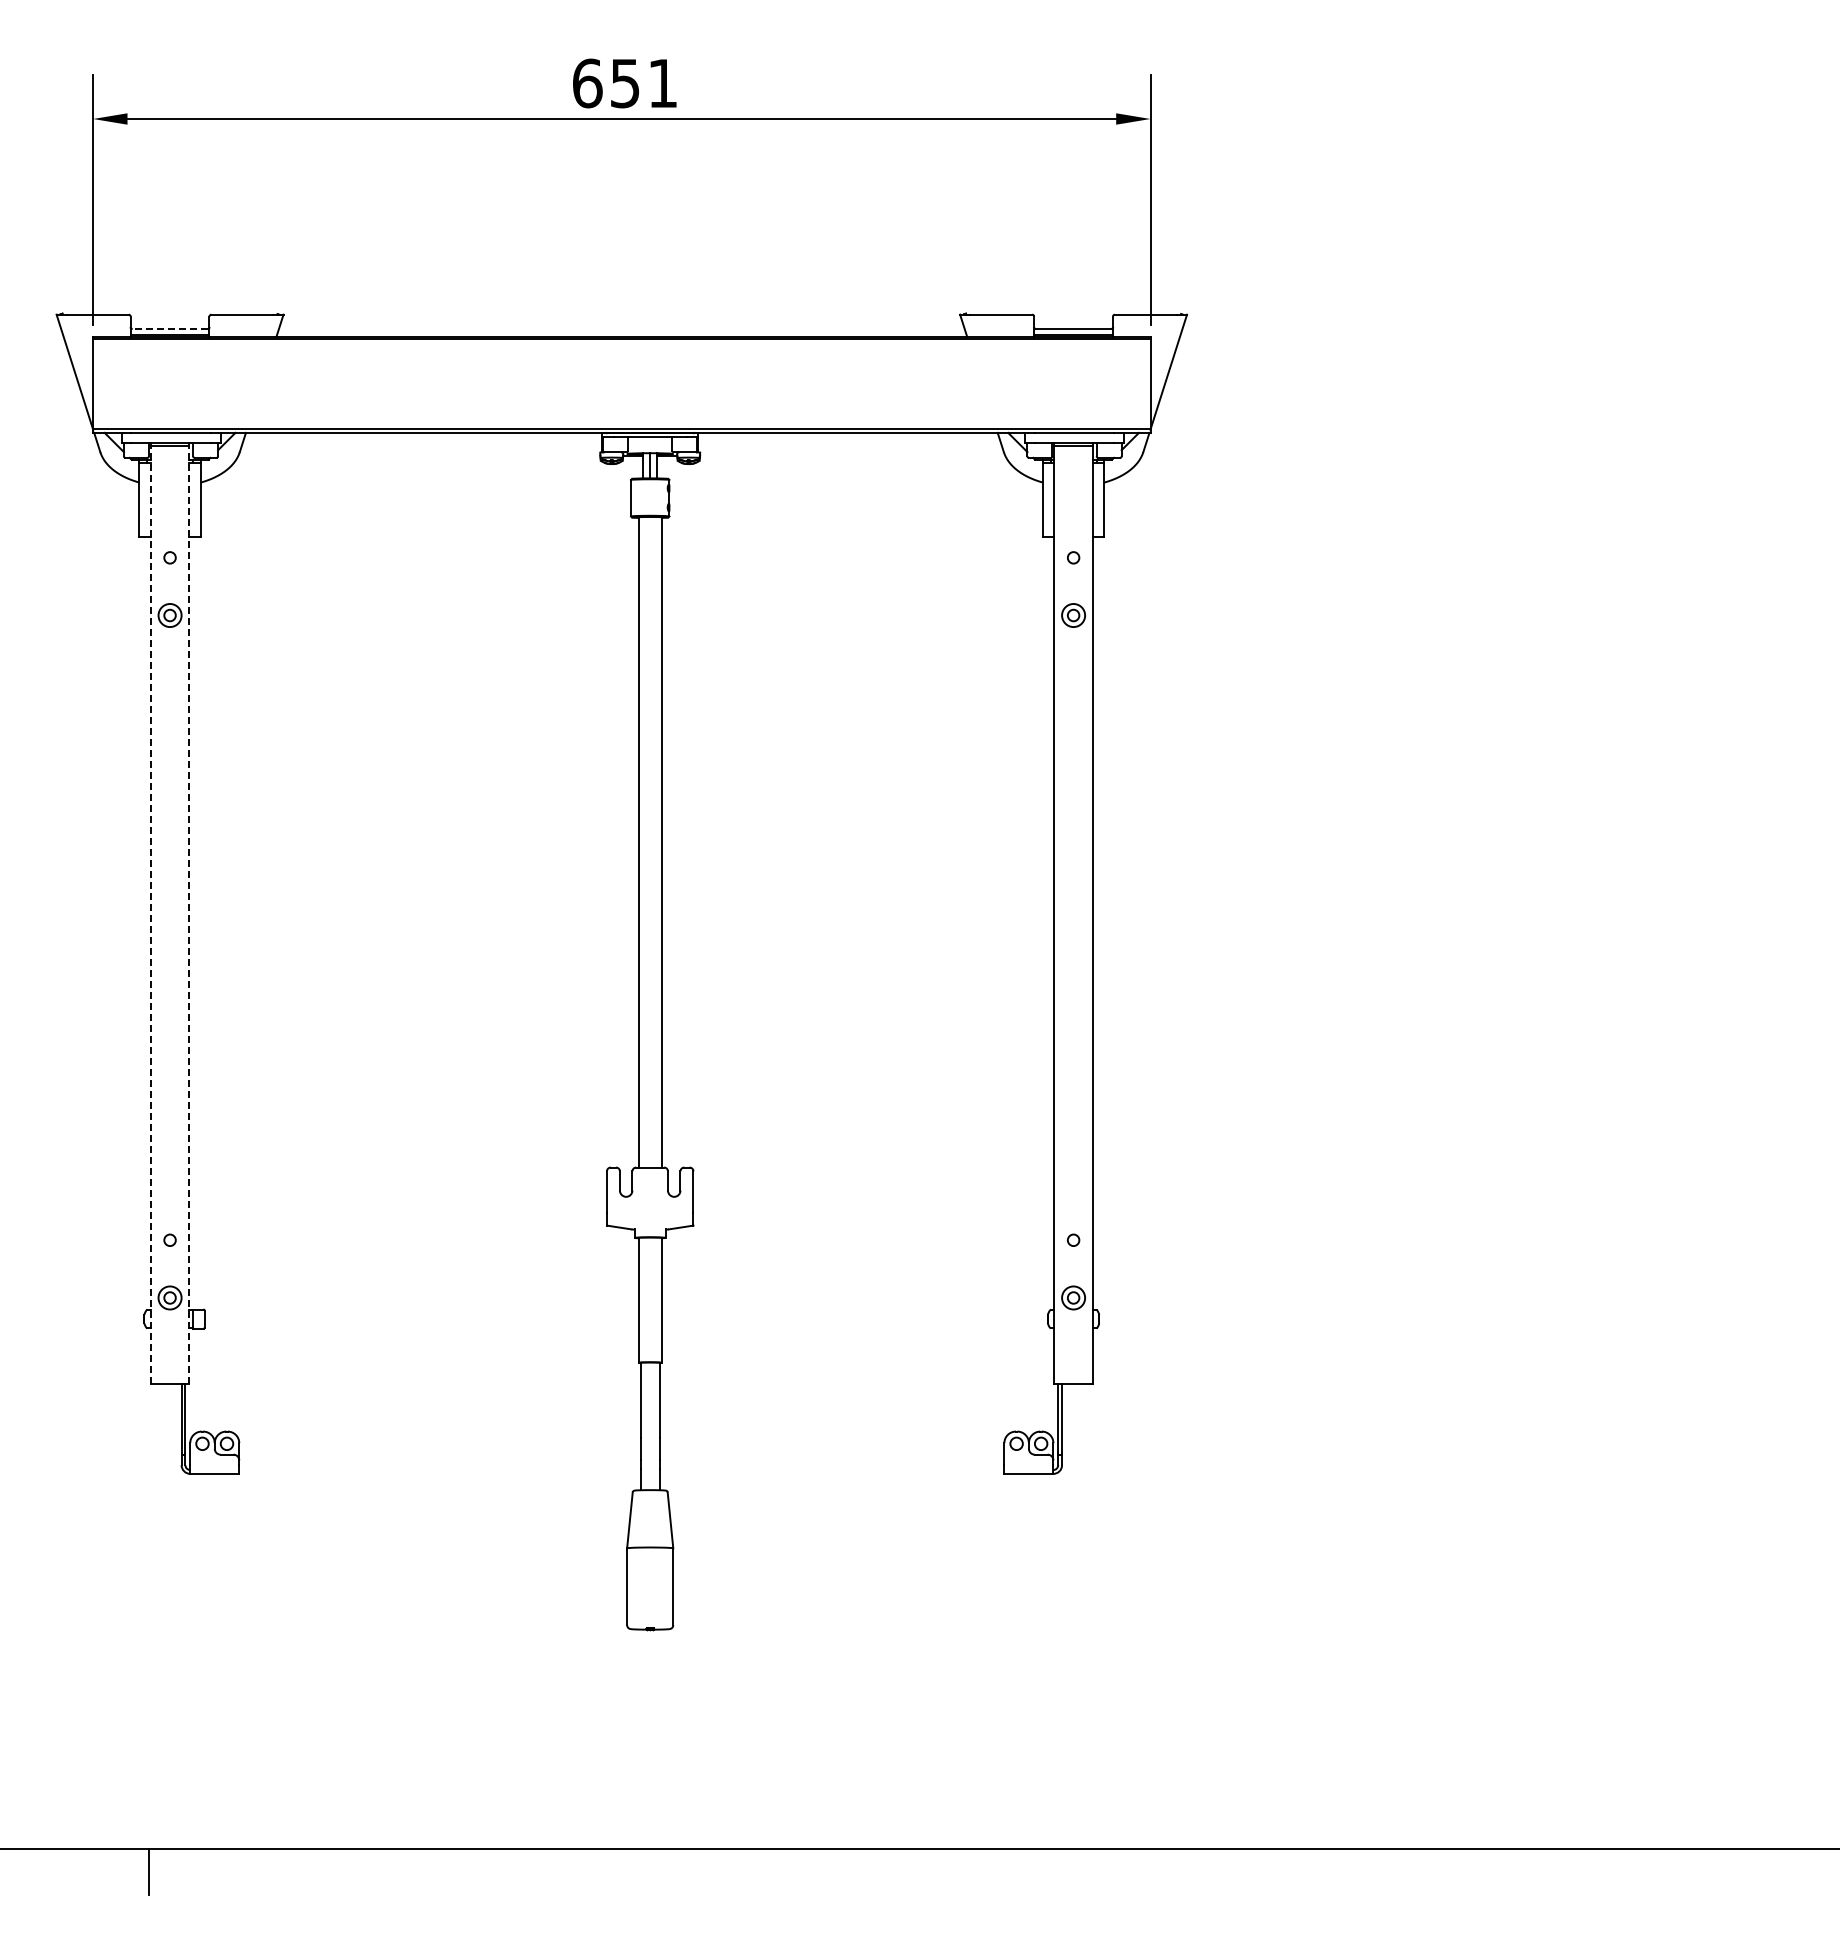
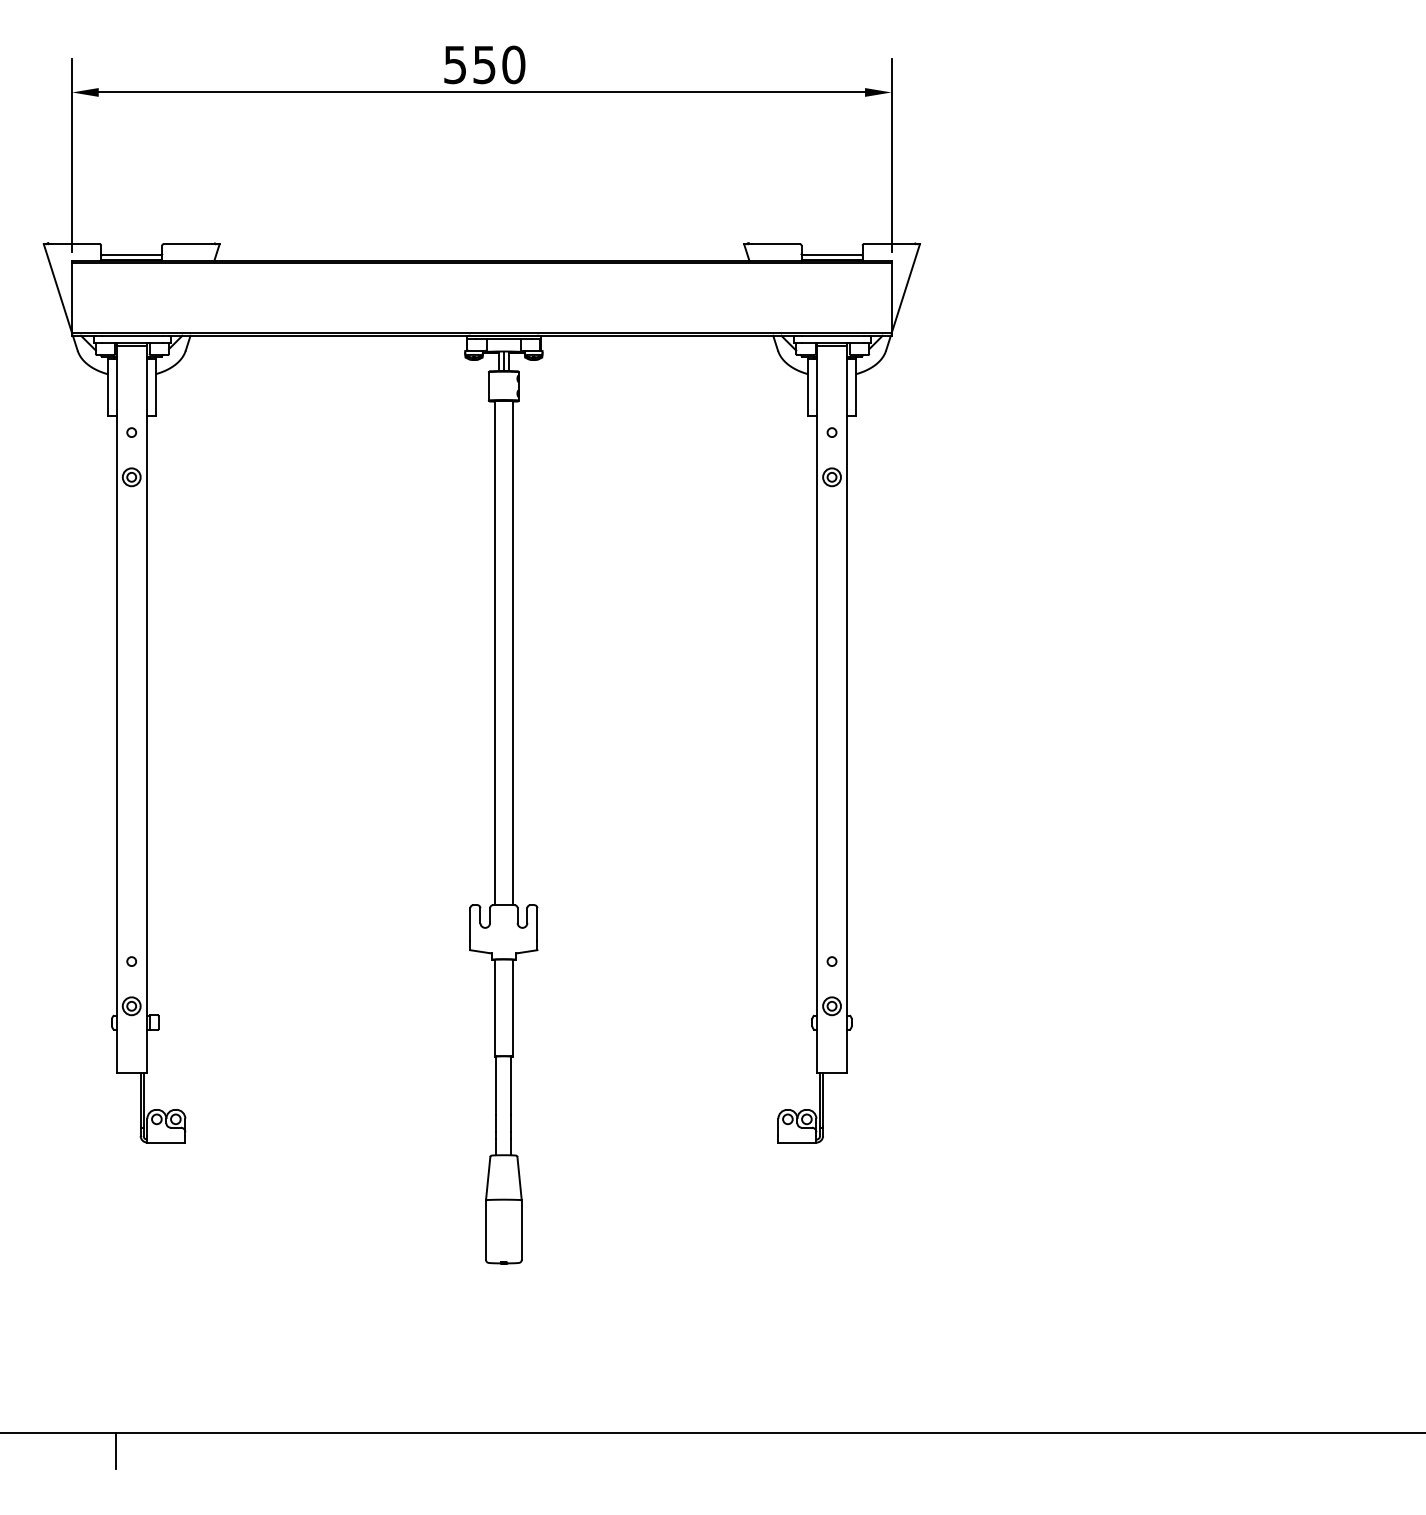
text: (625, 83) -> (484, 64), 651 -> 550
line: (169, 329) -> (131, 255), dashed -> solid
line: (150, 914) -> (116, 709), dashed -> solid
line: (189, 914) -> (146, 709), dashed -> solid

